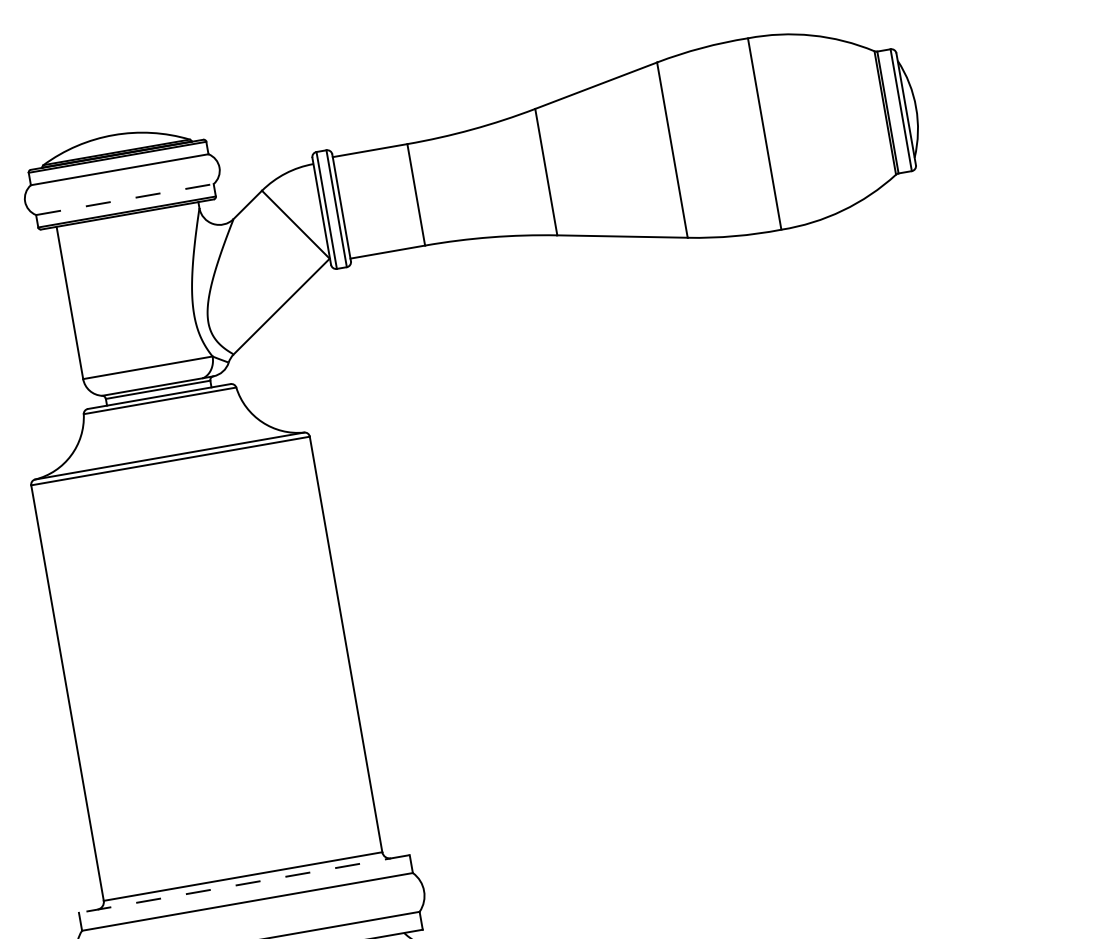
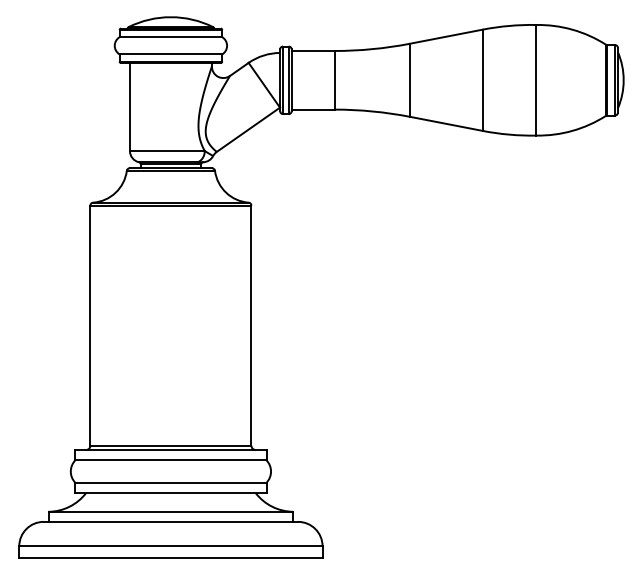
line: (125, 199) -> (171, 54), dashed -> solid
line: (243, 884) -> (170, 450), dashed -> solid

